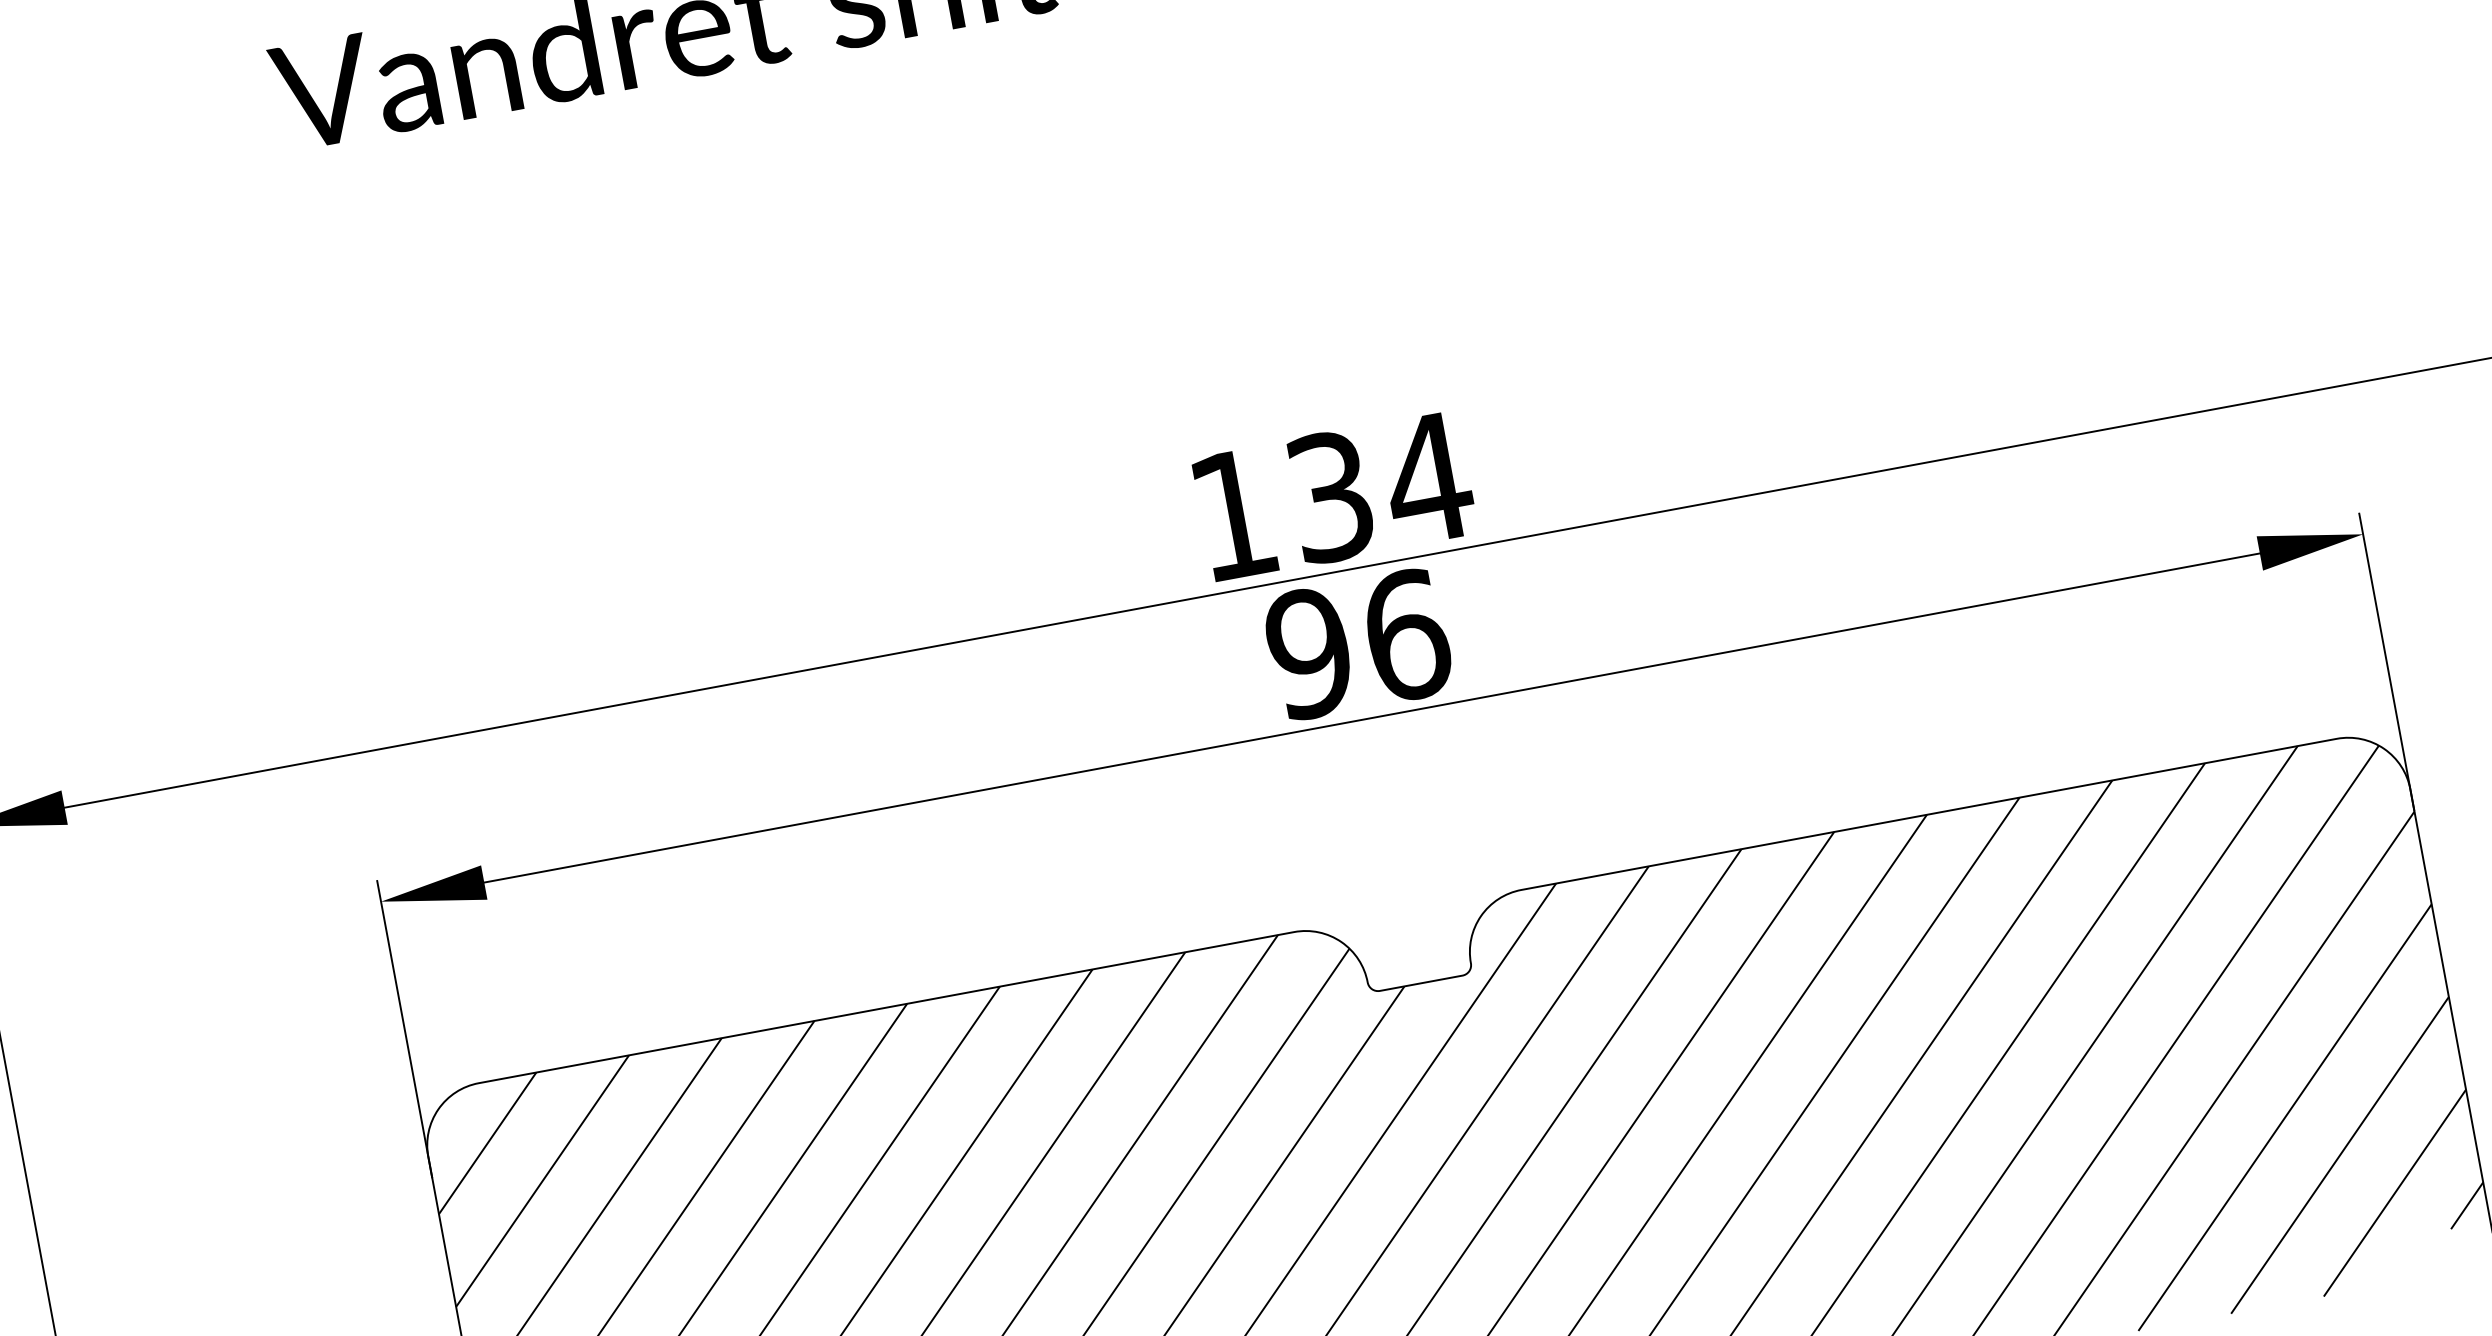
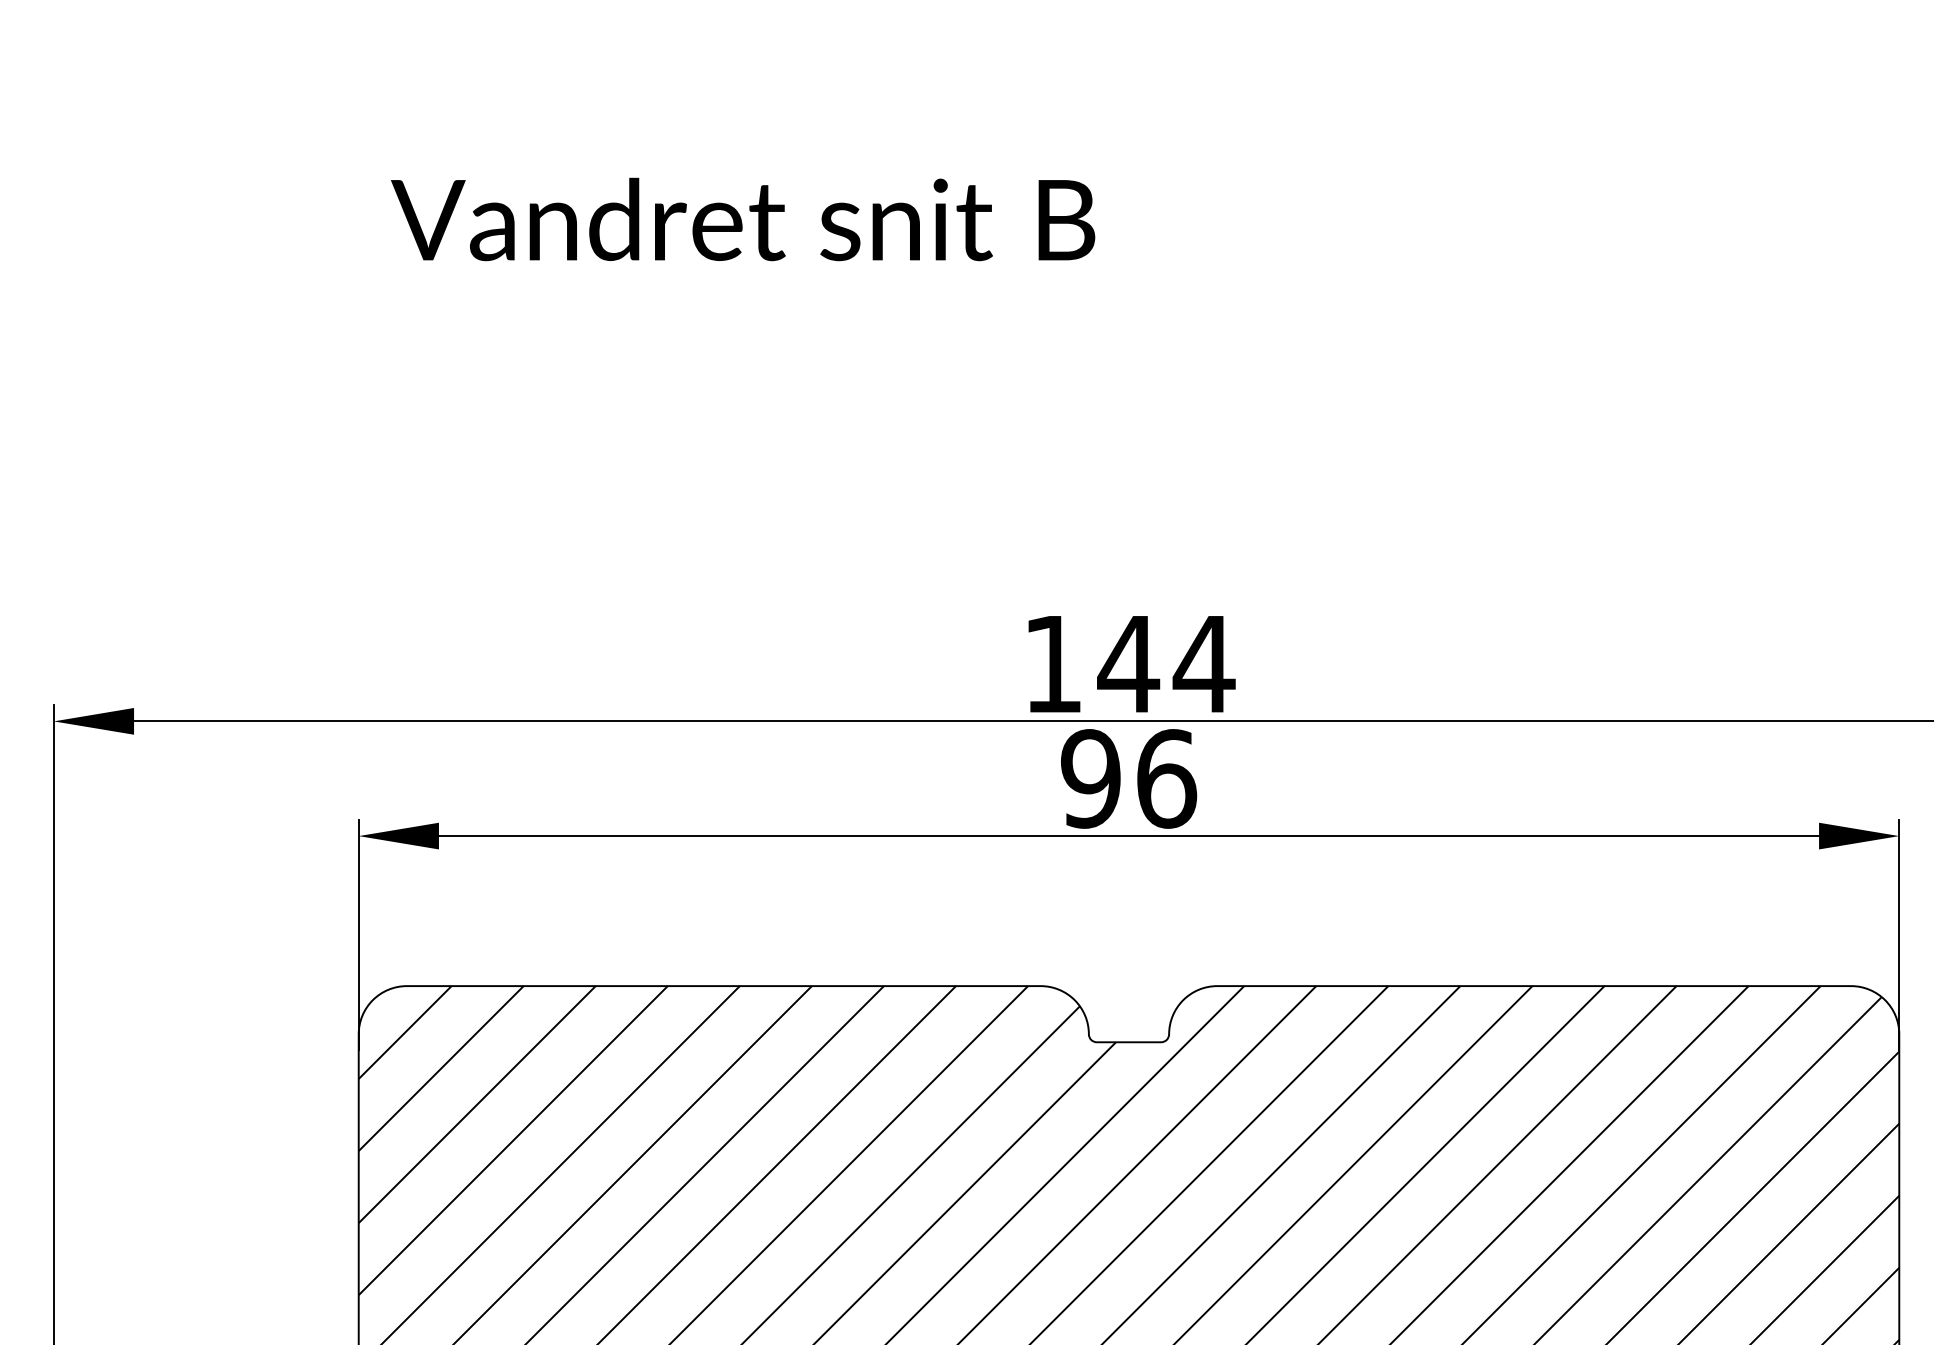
text: (1330, 497) -> (1128, 664), 134 -> 144

